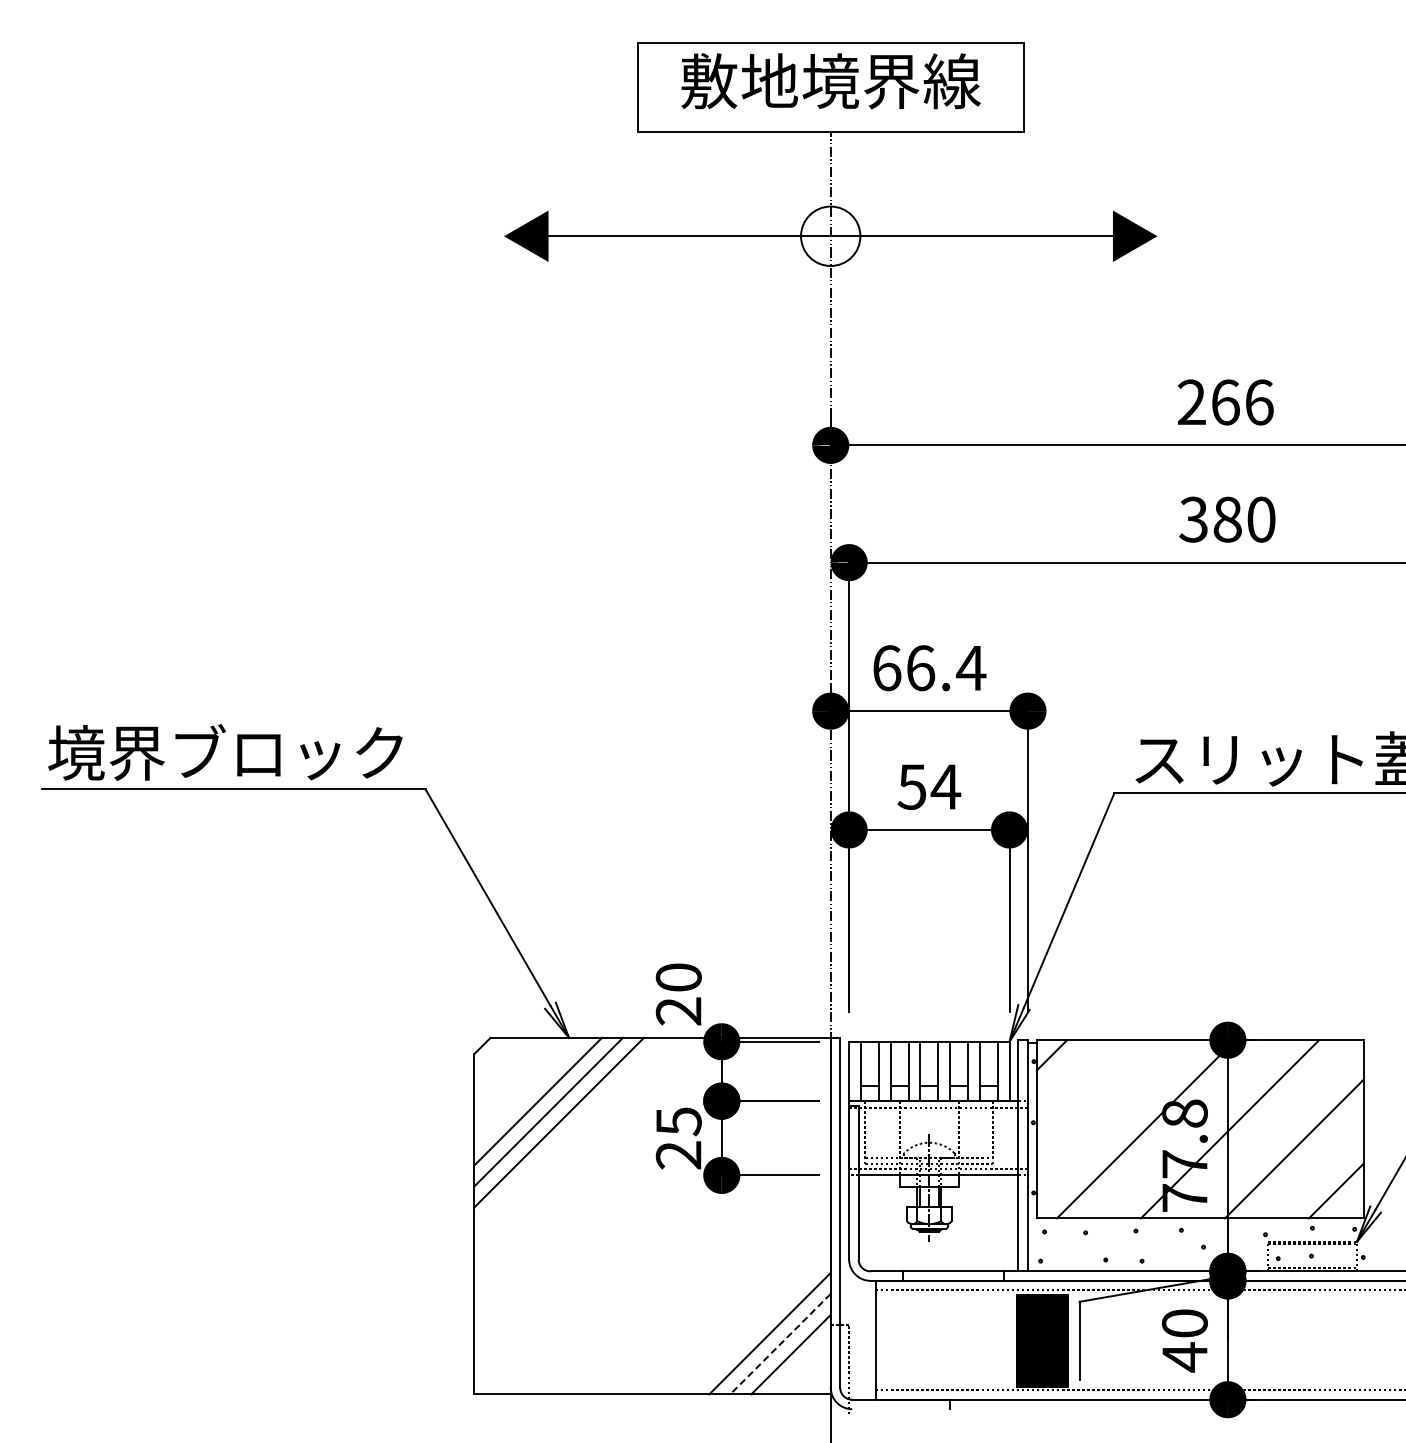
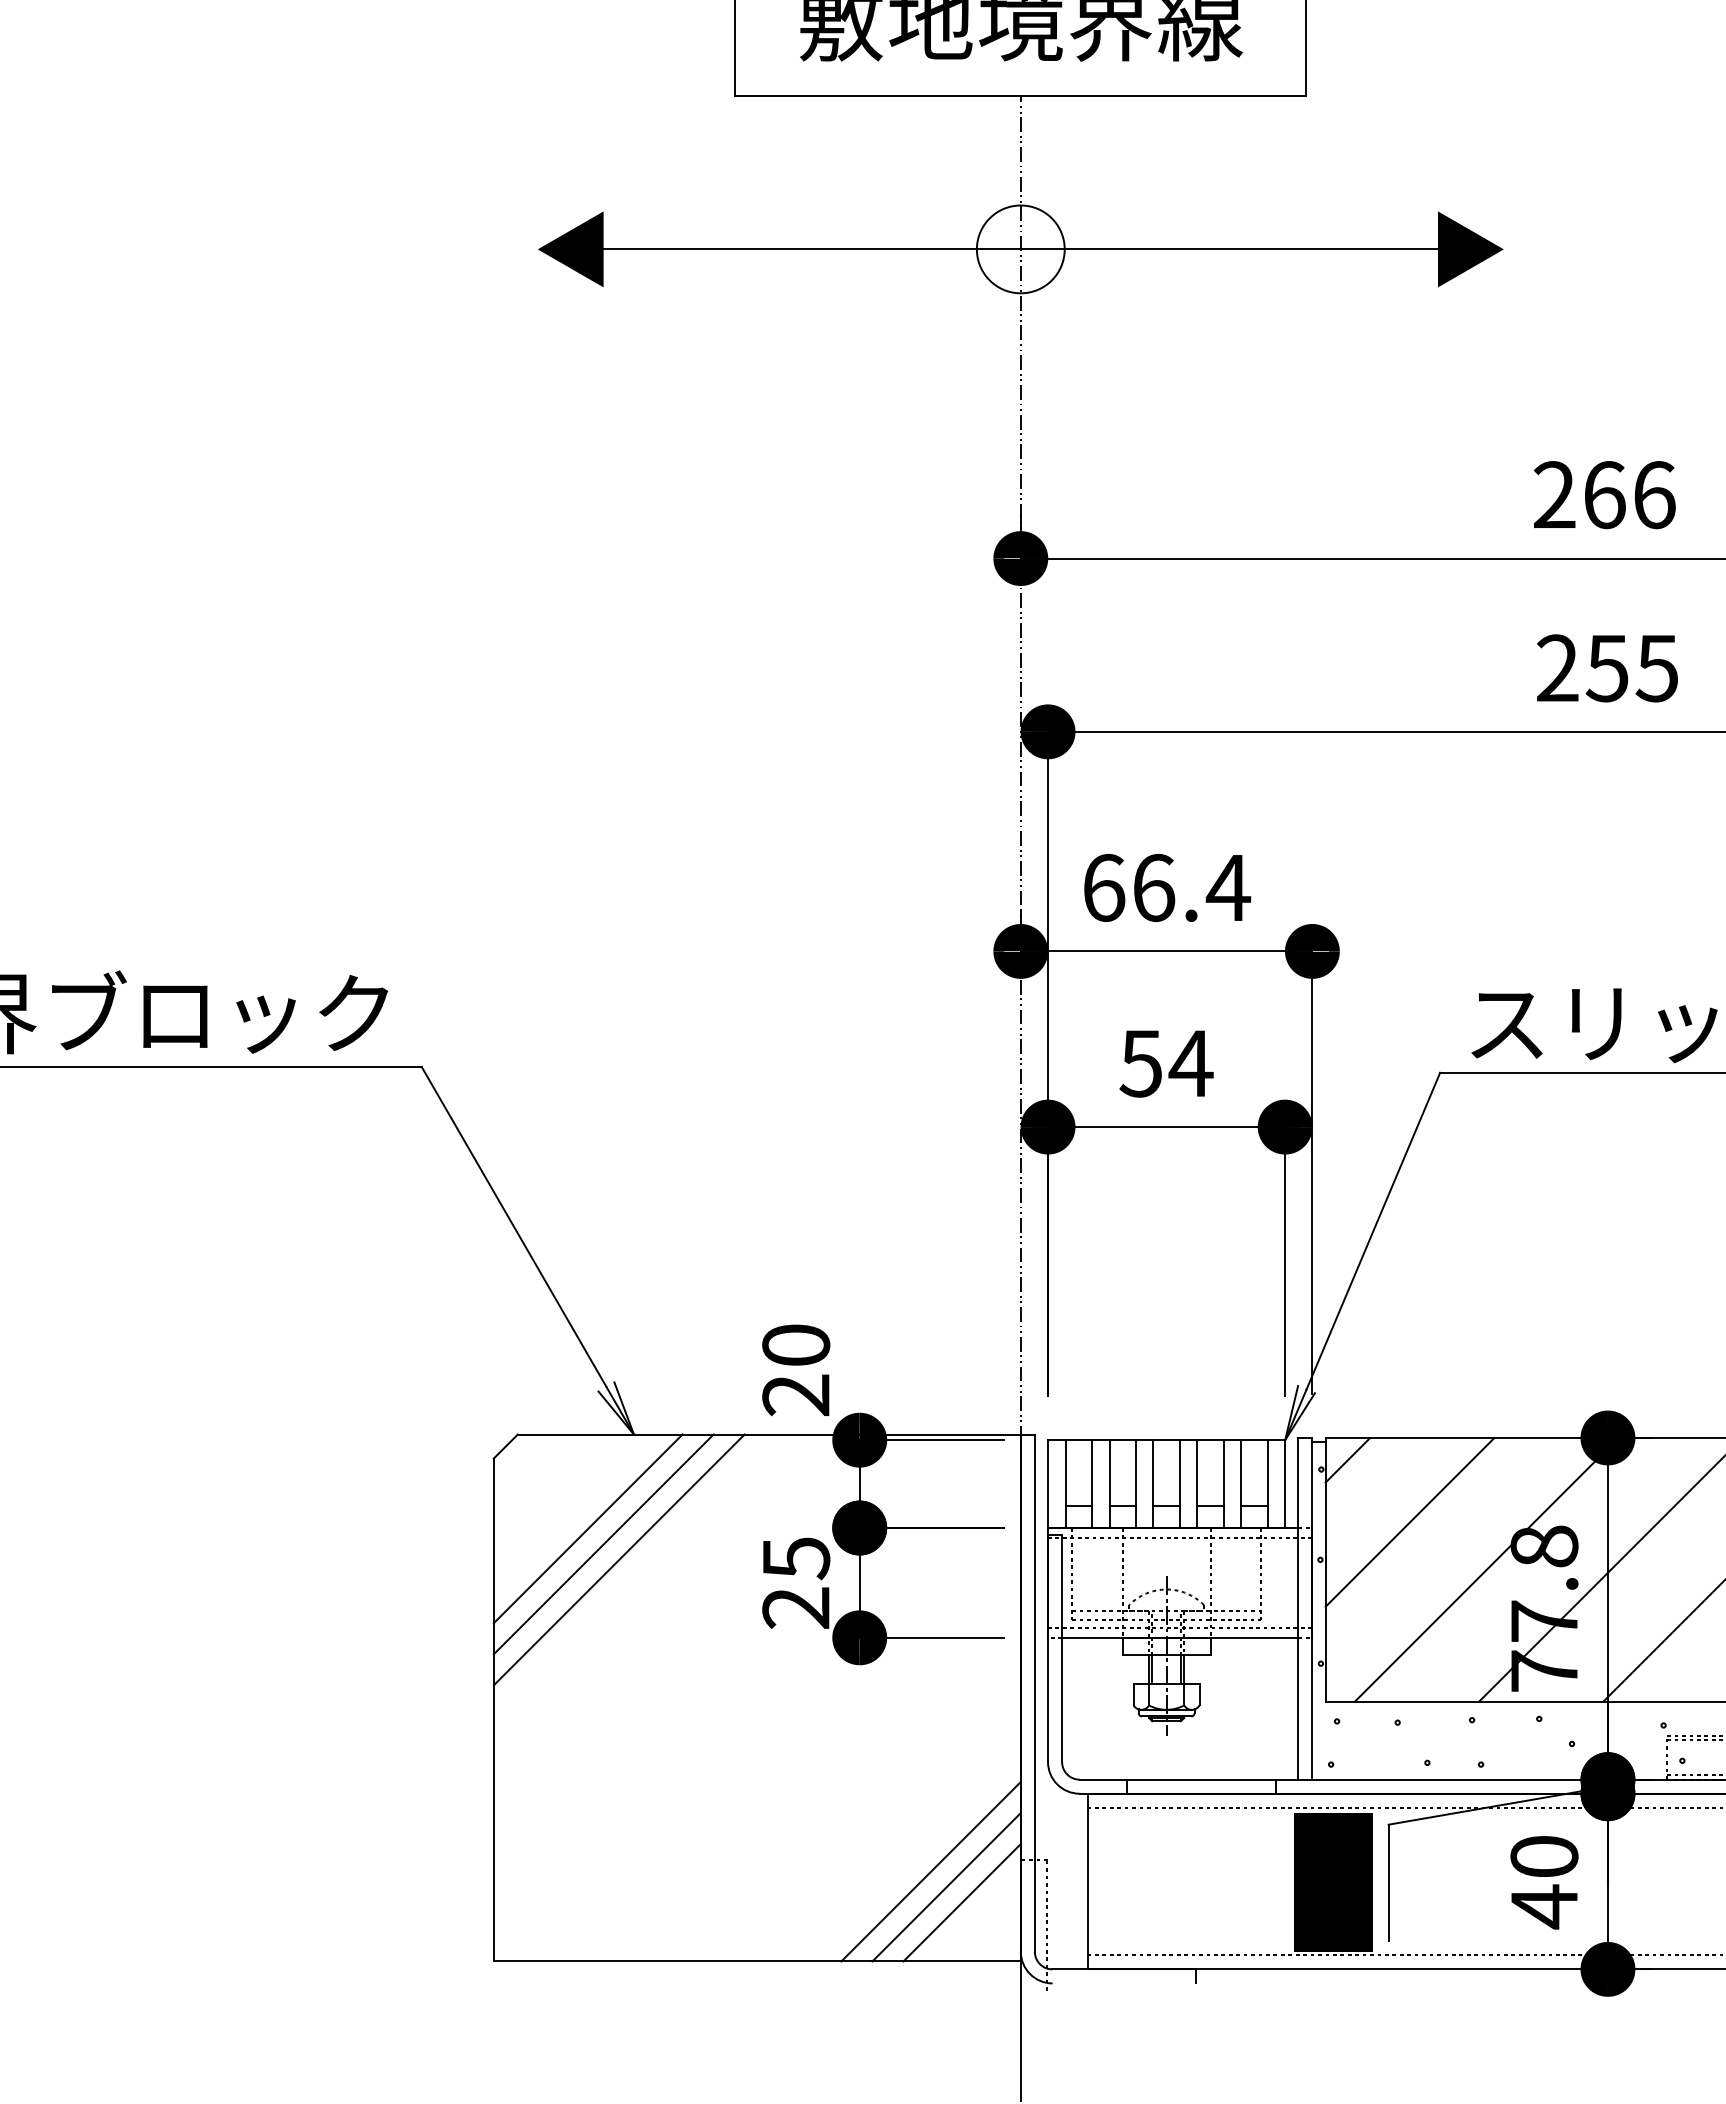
text: (1227, 519) -> (1607, 668), 380 -> 255
line: (1093, 1097) -> (1409, 1522), added
line: (780, 1344) -> (946, 1887), dashed -> solid

